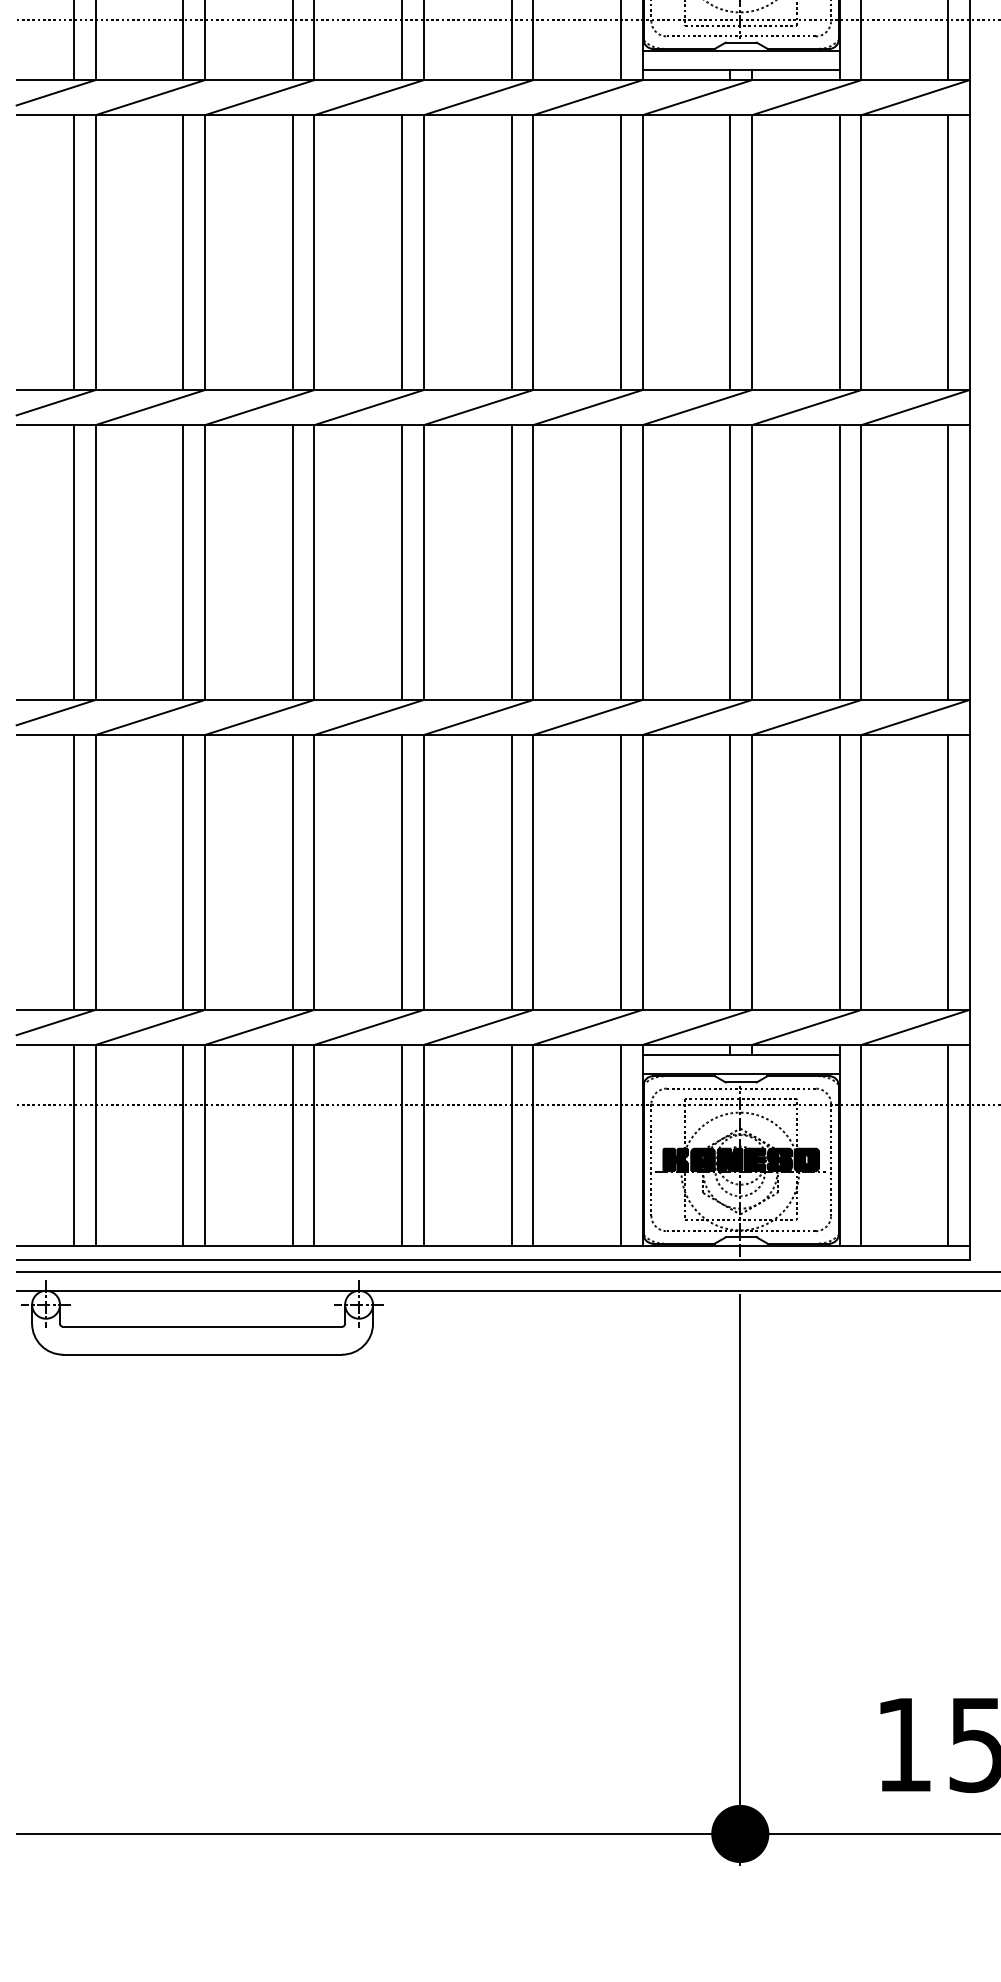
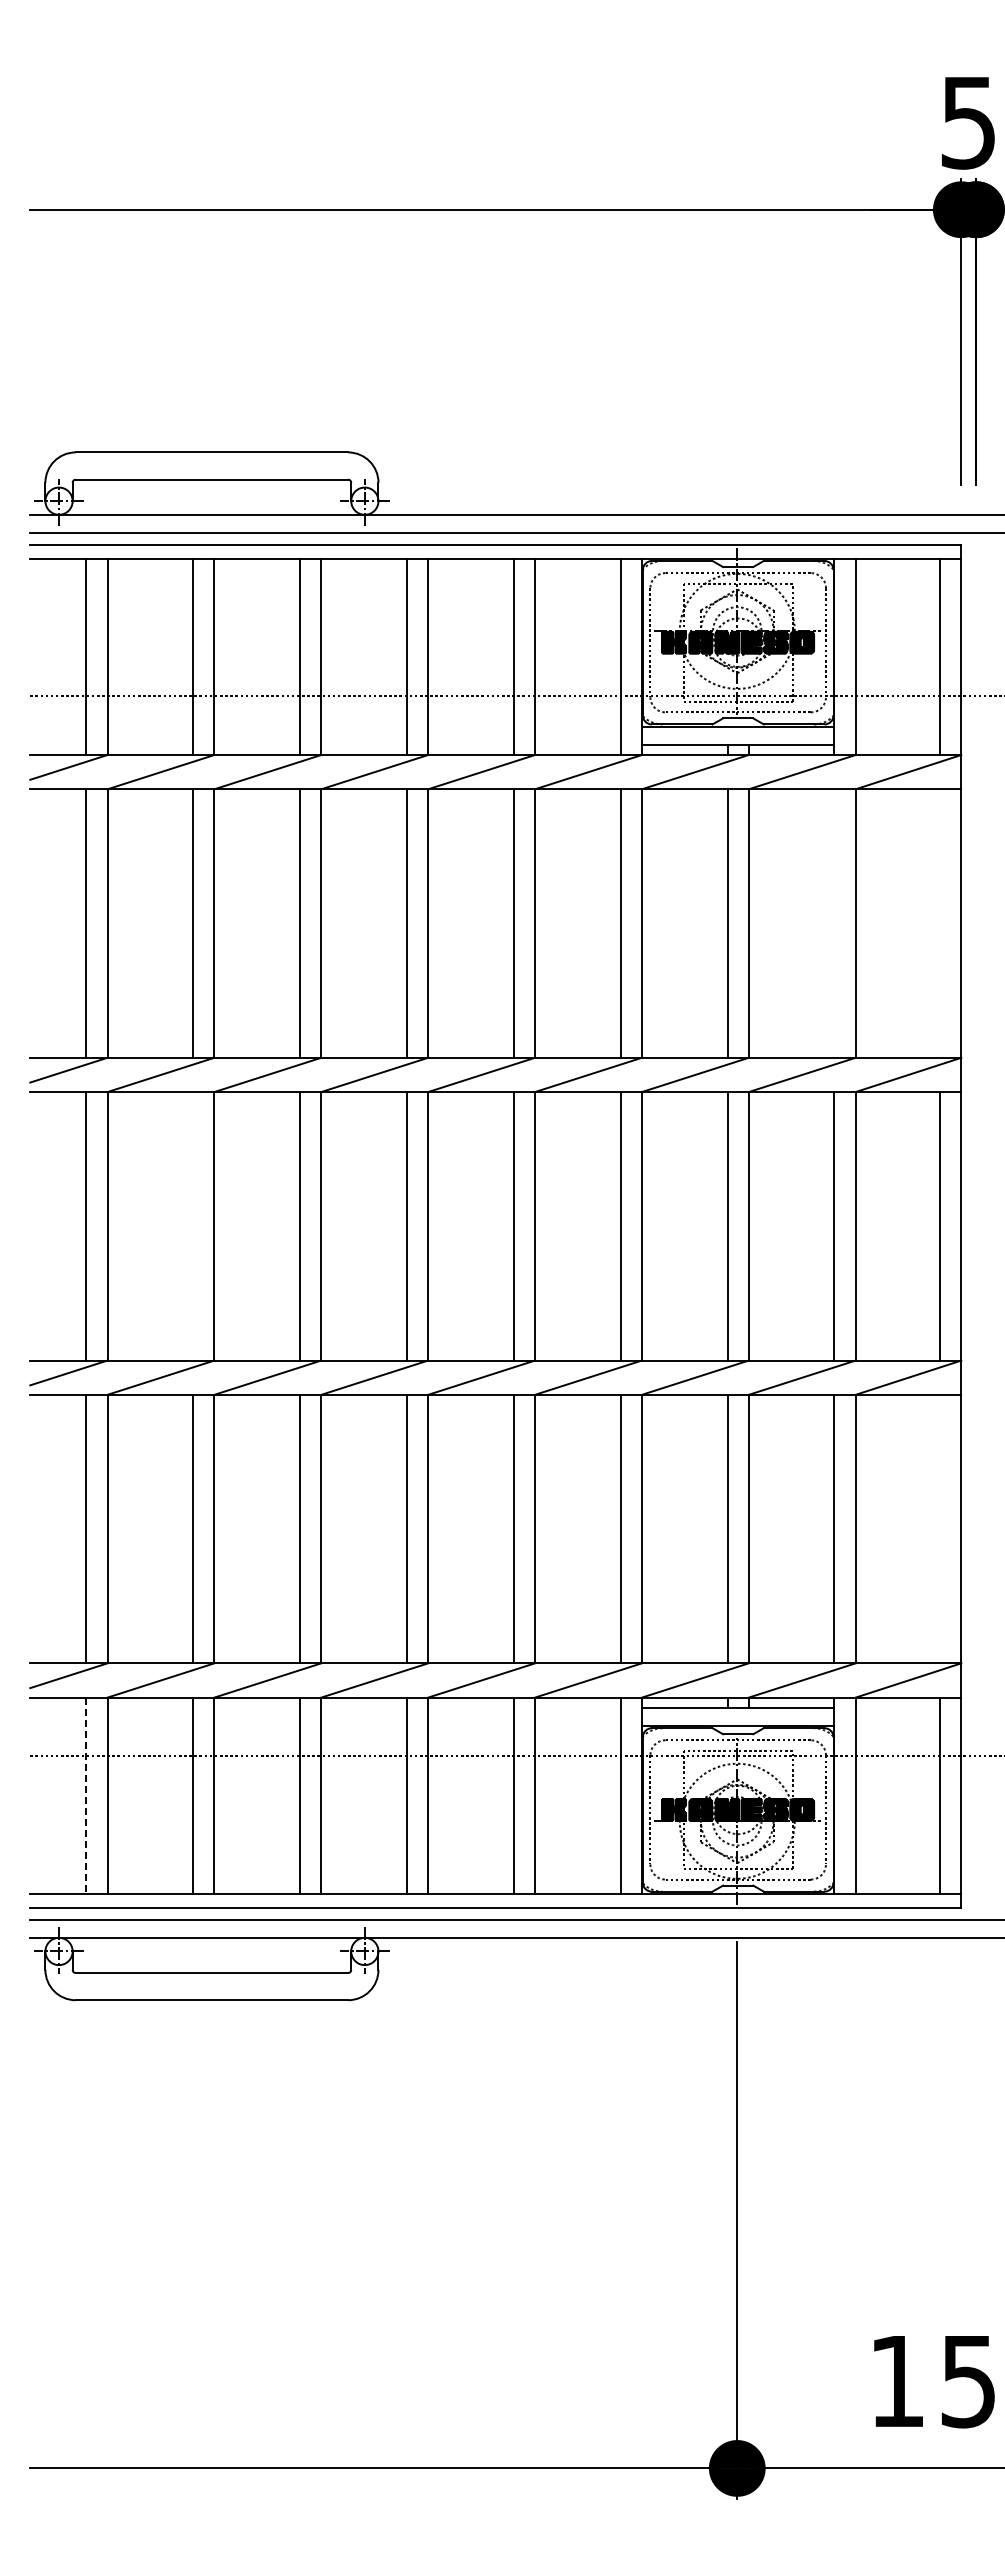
line: (839, 252) -> (834, 923), removed
line: (948, 252) -> (940, 923), removed
line: (183, 562) -> (193, 1226), removed
line: (948, 871) -> (940, 1528), removed
line: (74, 1146) -> (86, 1796), solid -> dashed

